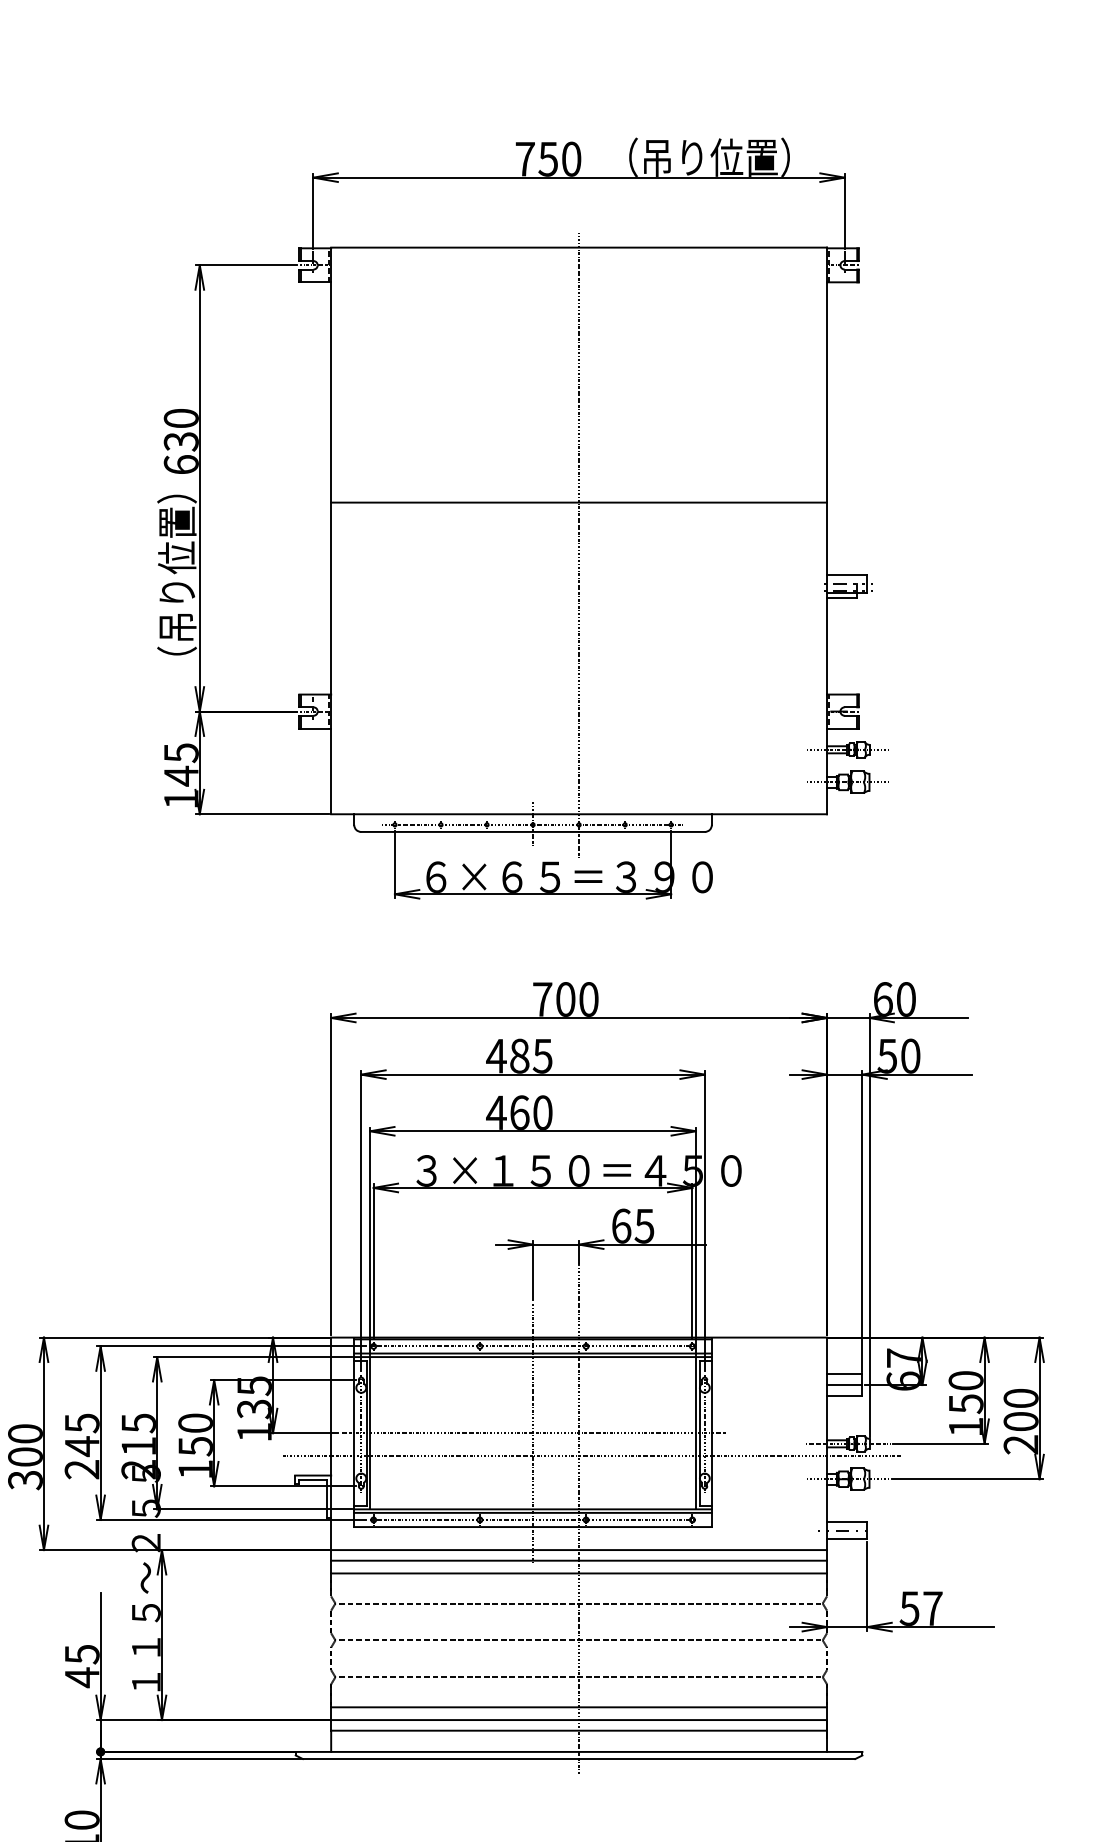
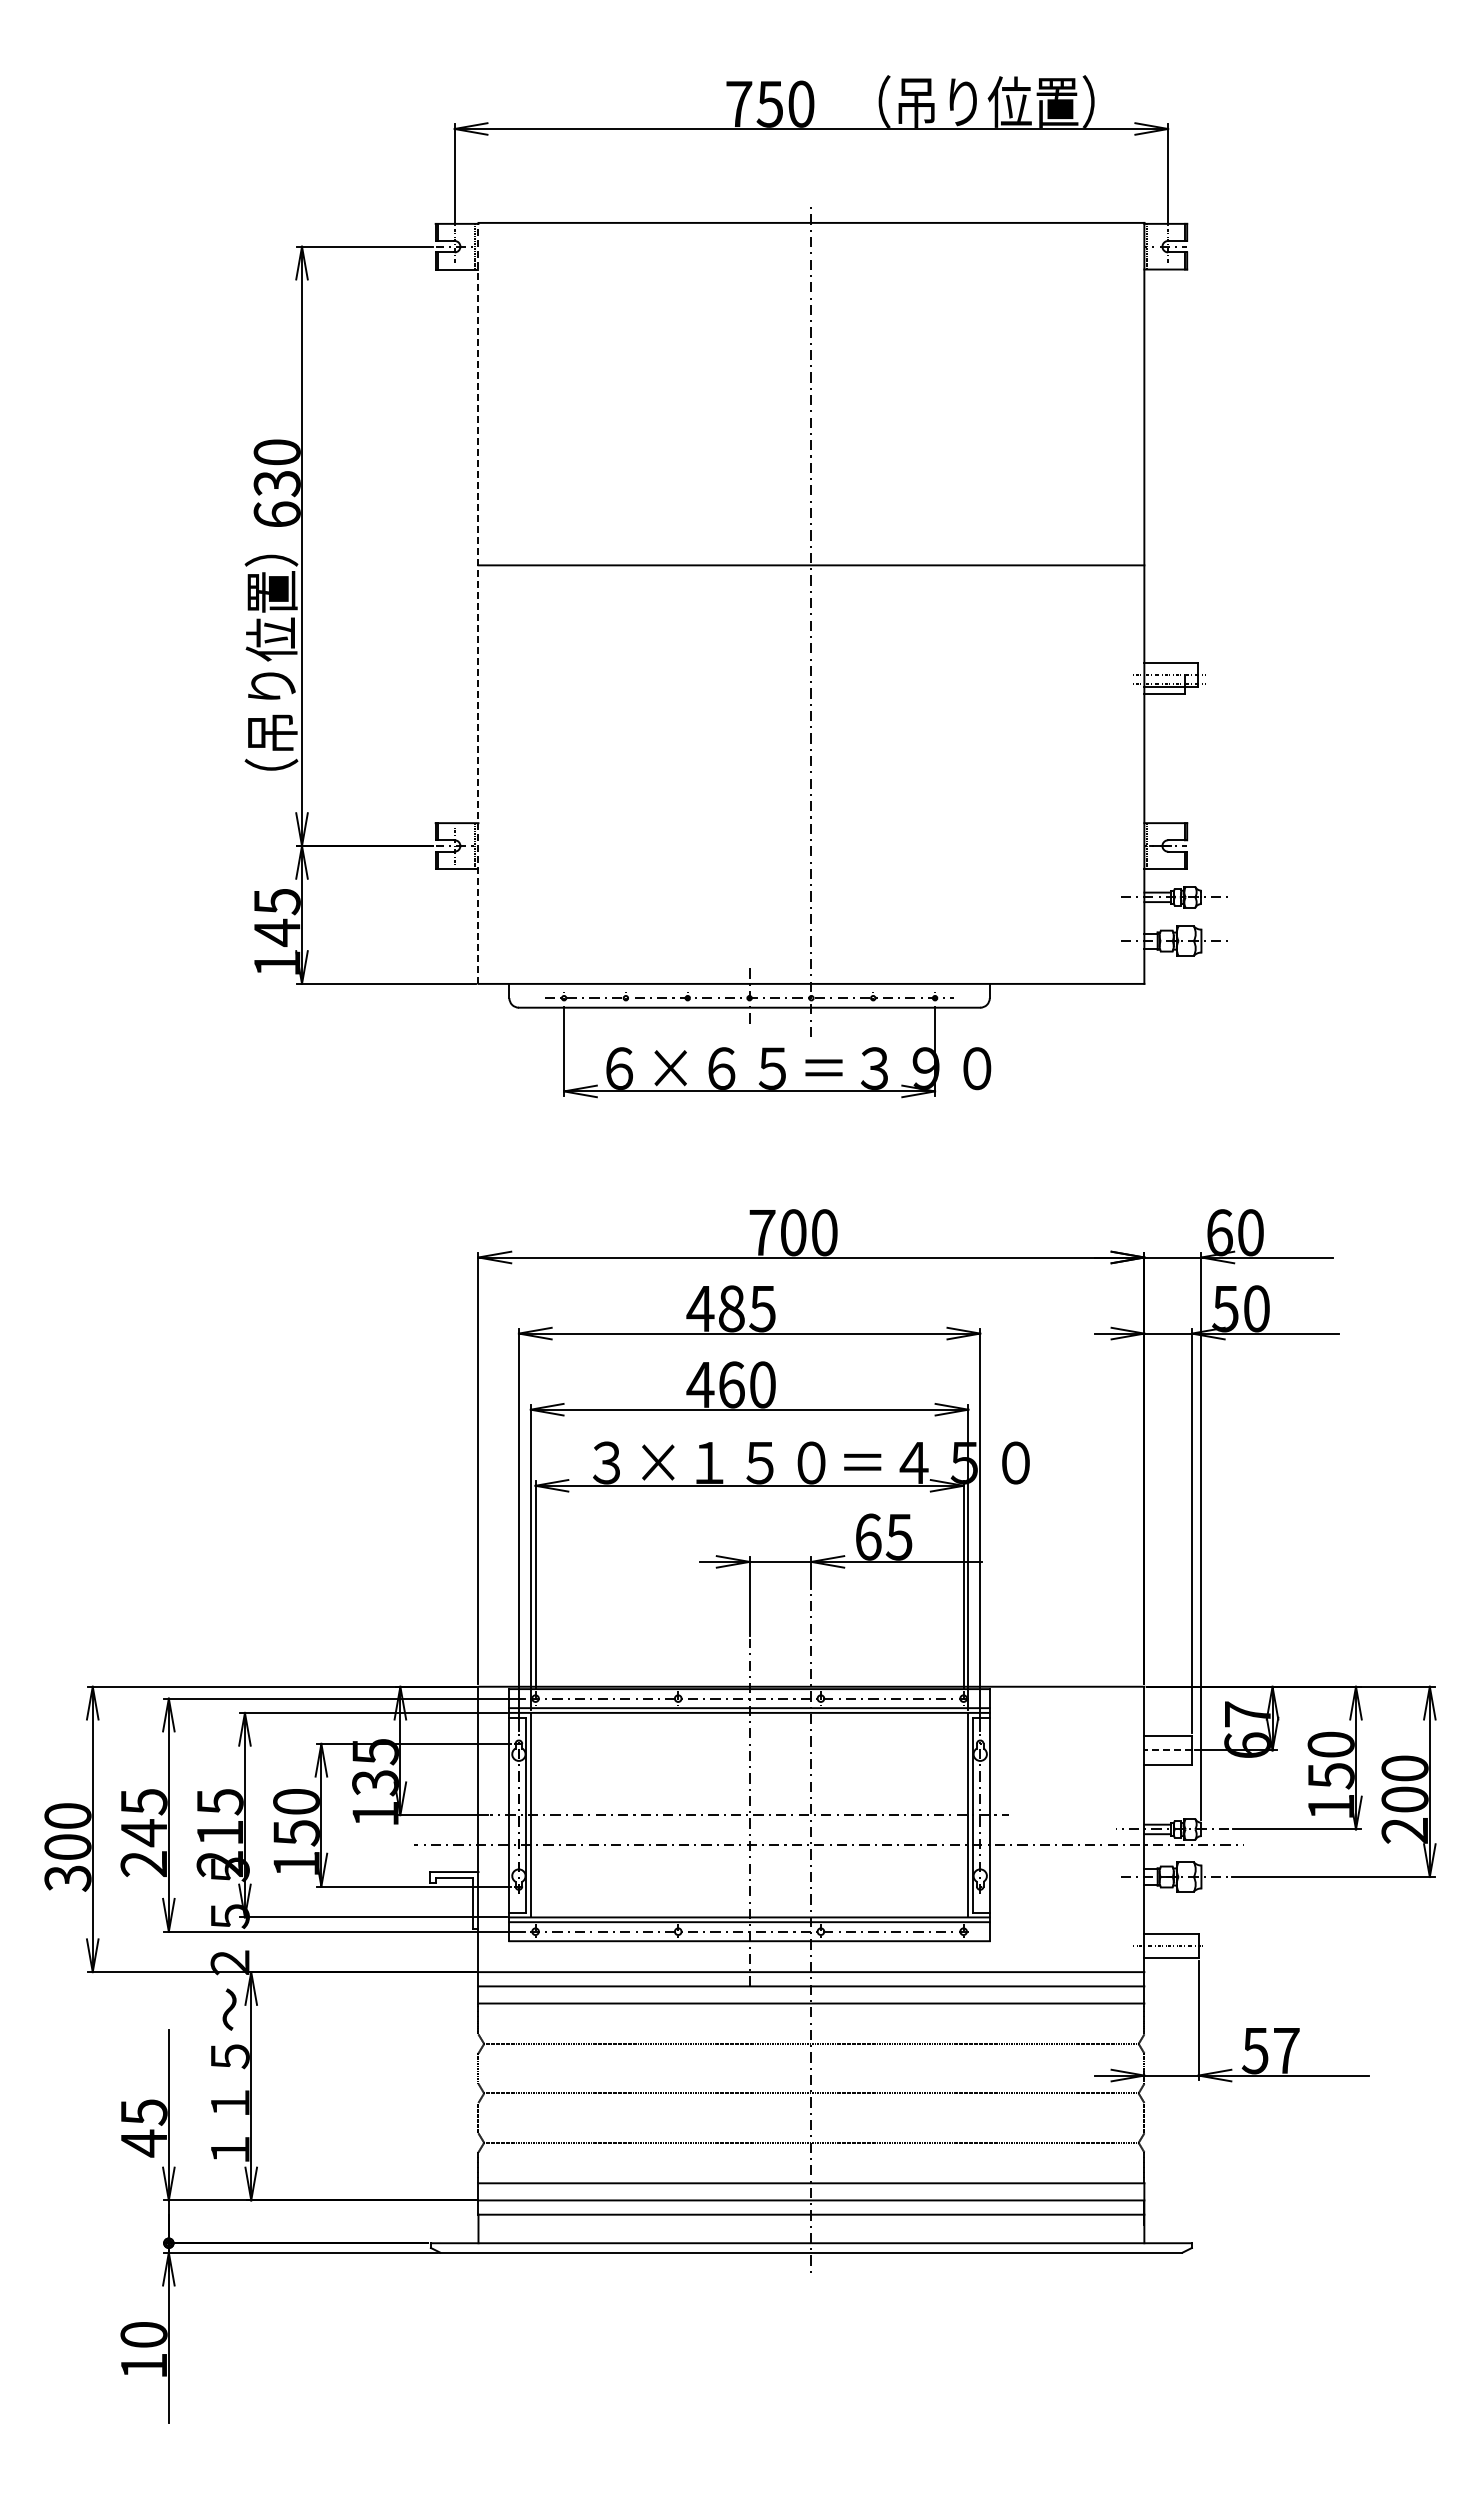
line: (331, 530) -> (478, 602), solid -> dashed
line: (844, 1385) -> (1168, 1750), solid -> dashed

